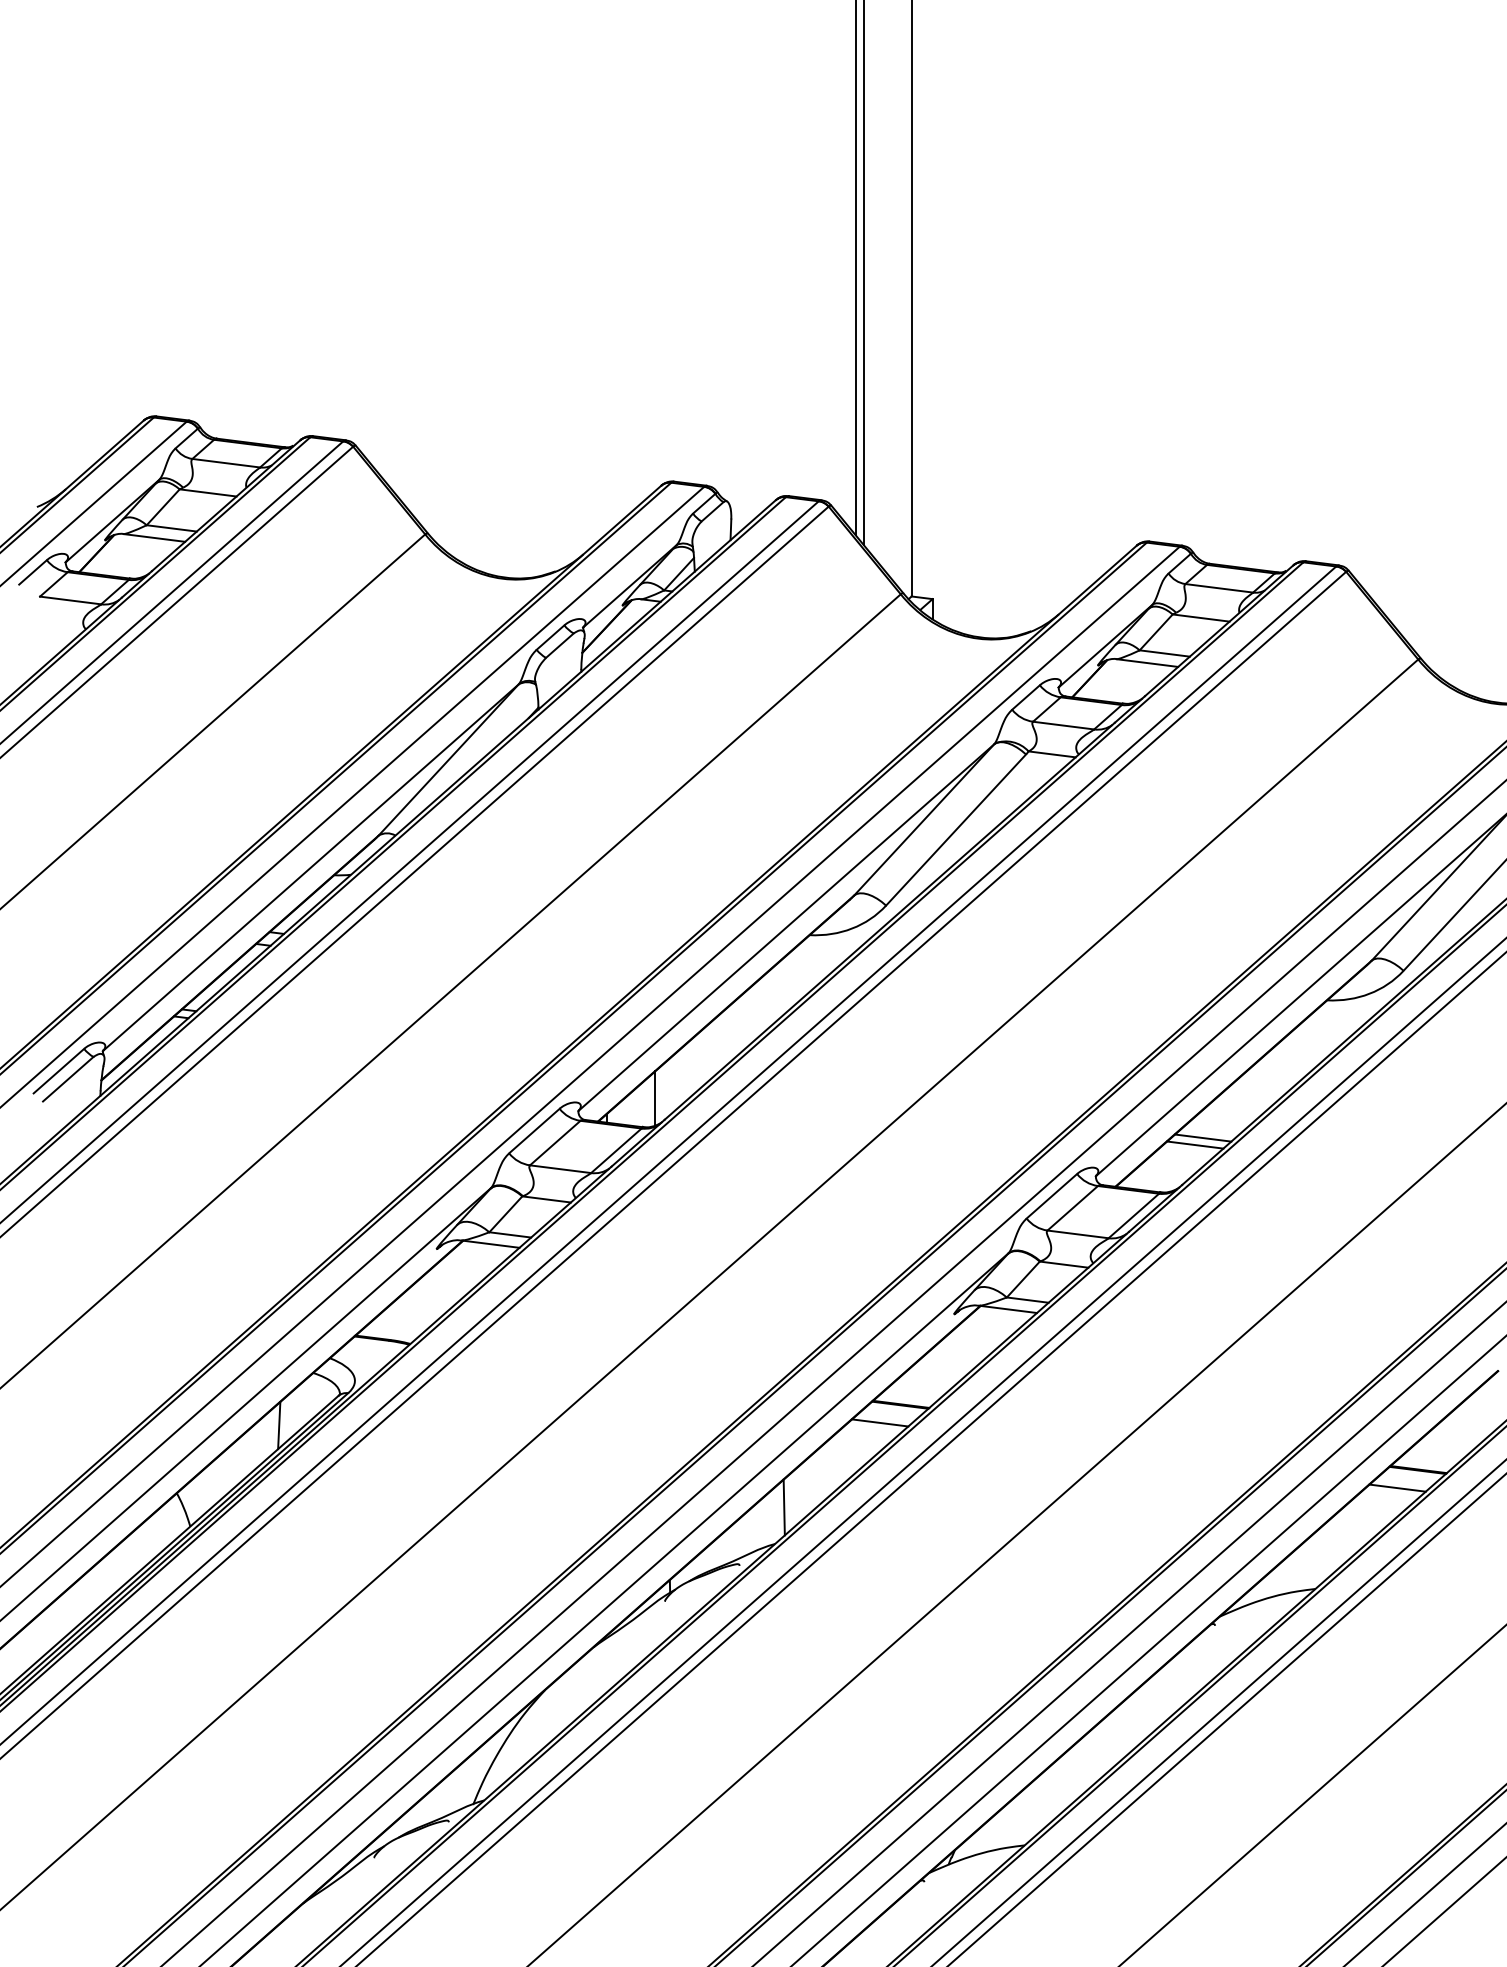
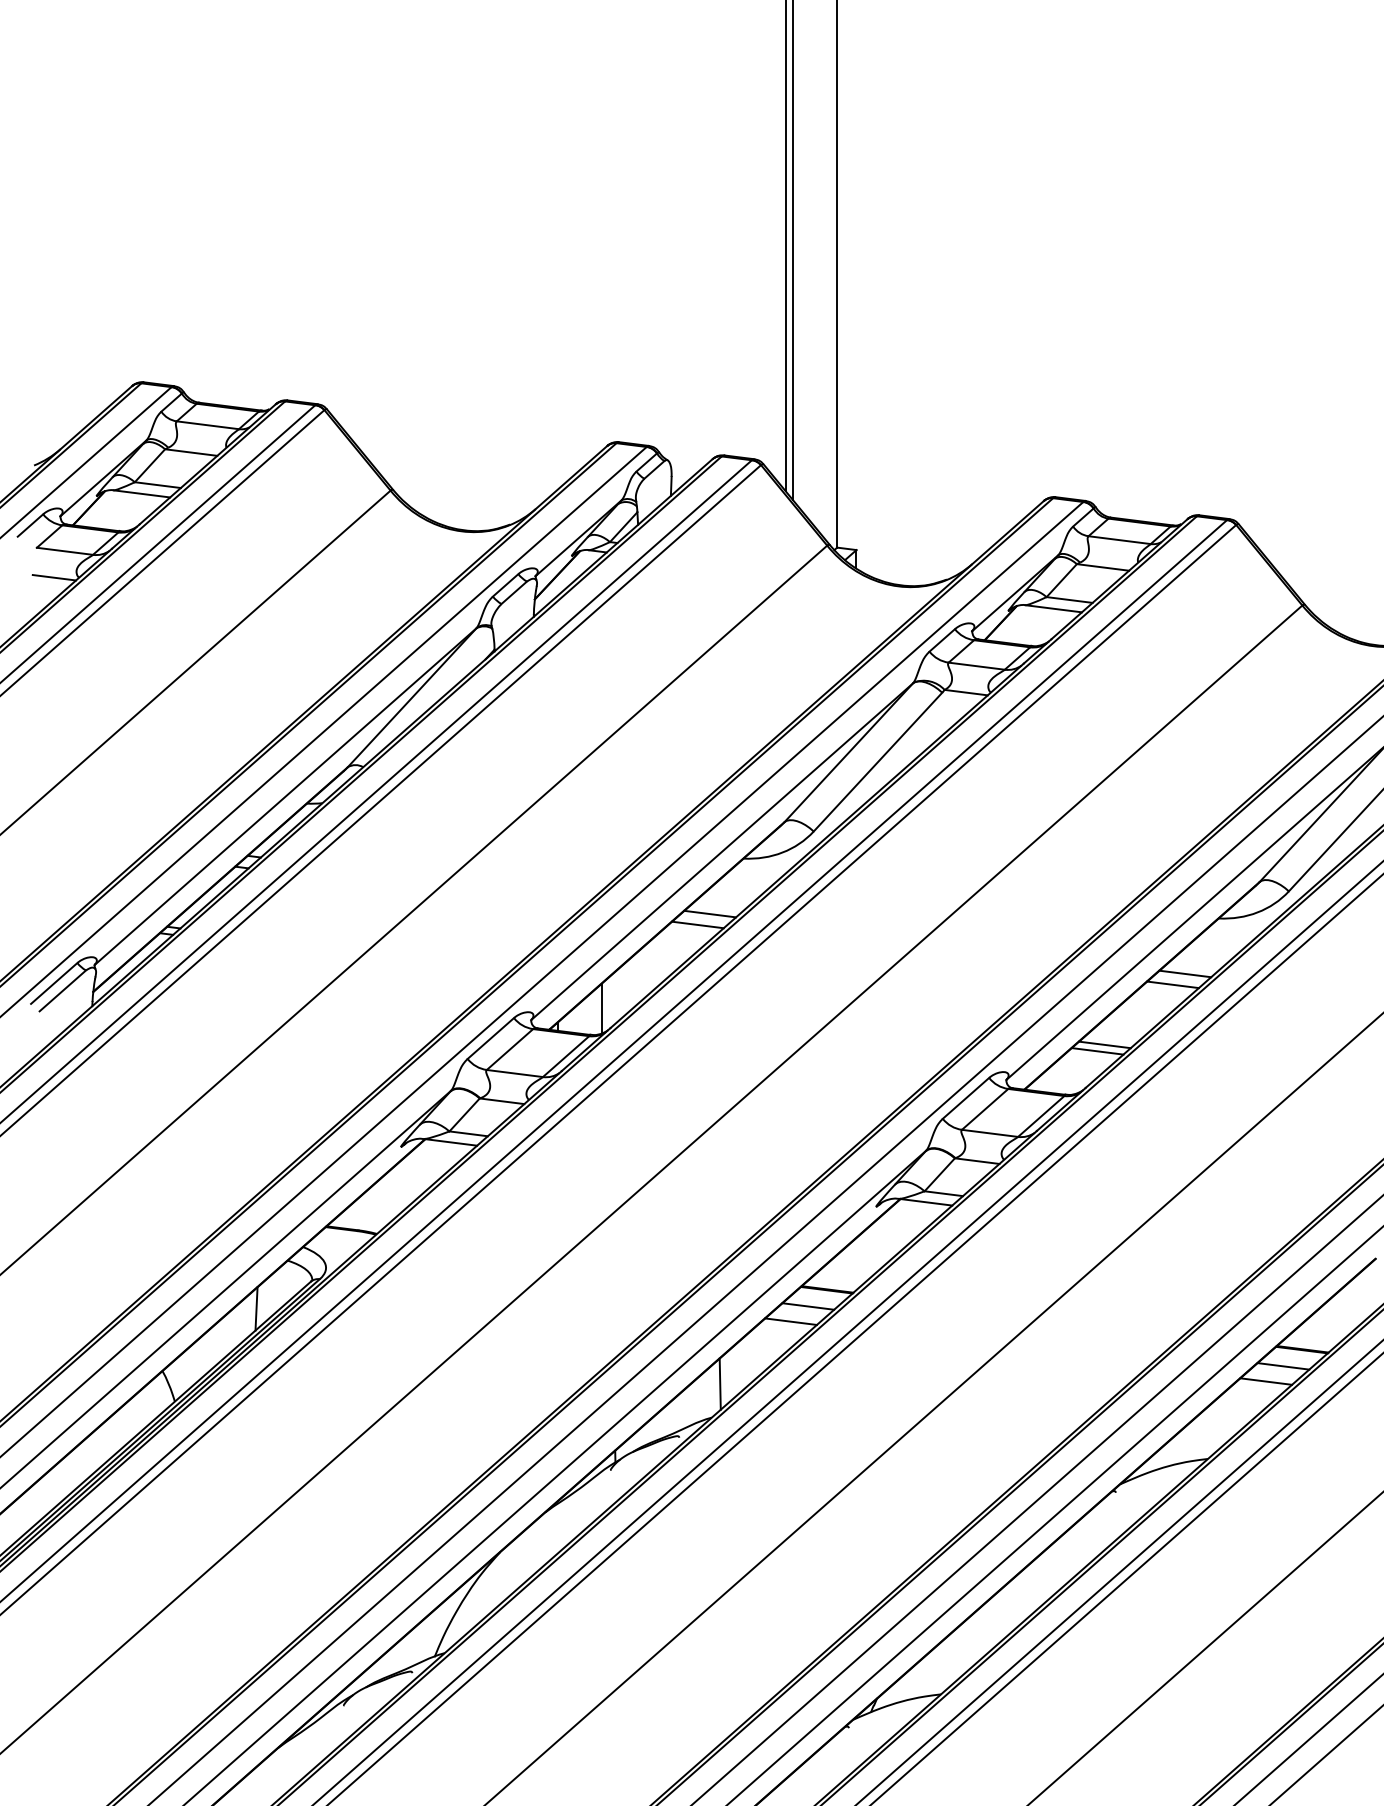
line: (58, 629) -> (53, 577), added
line: (773, 995) -> (710, 914), added
line: (759, 1006) -> (697, 924), added
line: (1290, 1060) -> (1185, 973), added
line: (1277, 1072) -> (1173, 984), added
line: (861, 1439) -> (791, 1321), added
line: (1378, 1504) -> (1265, 1381), added

